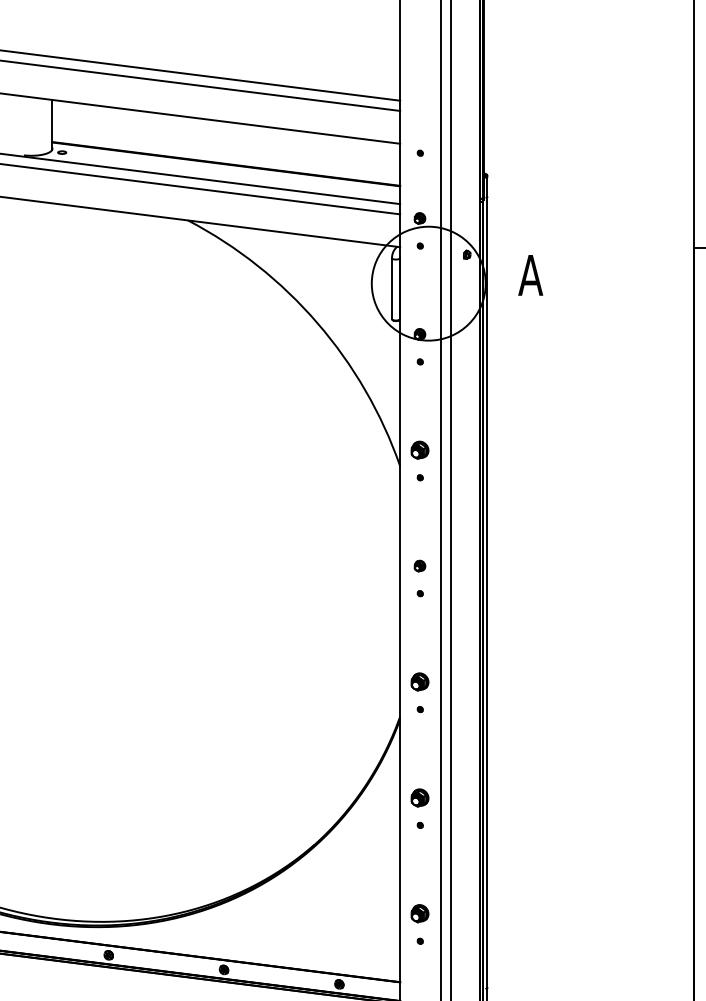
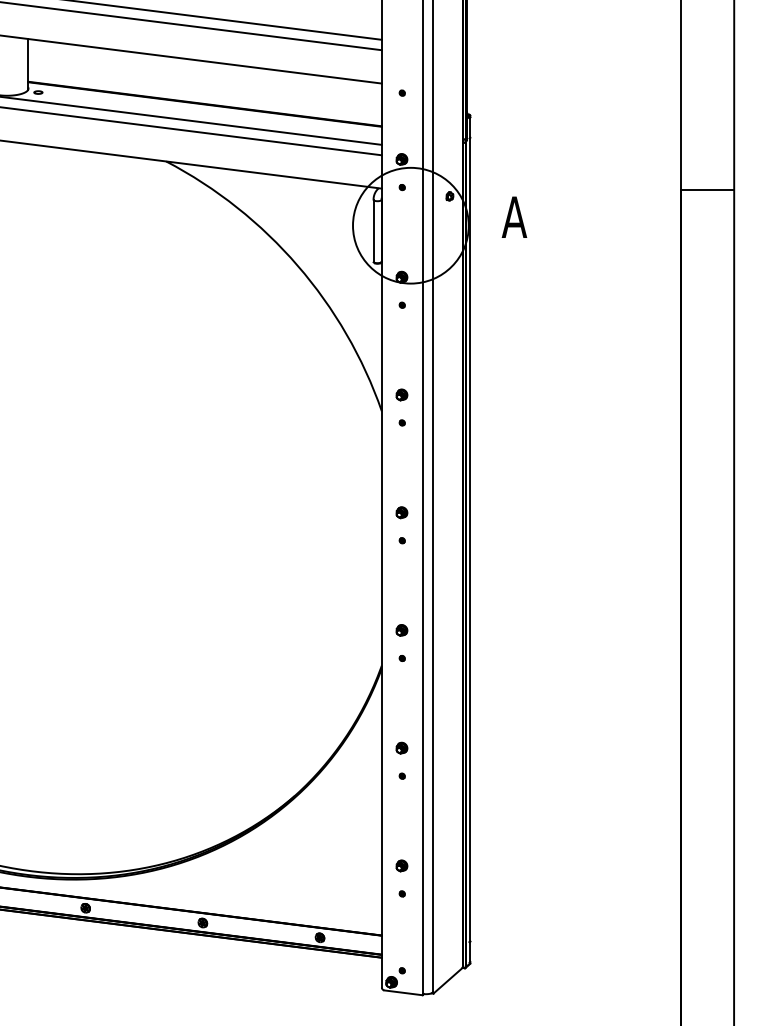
part: (419, 449) -> (401, 394), size x0.62
part: (419, 682) -> (401, 630), size x0.62
part: (419, 797) -> (401, 747), size x0.62
part: (419, 913) -> (401, 865), size x0.62

